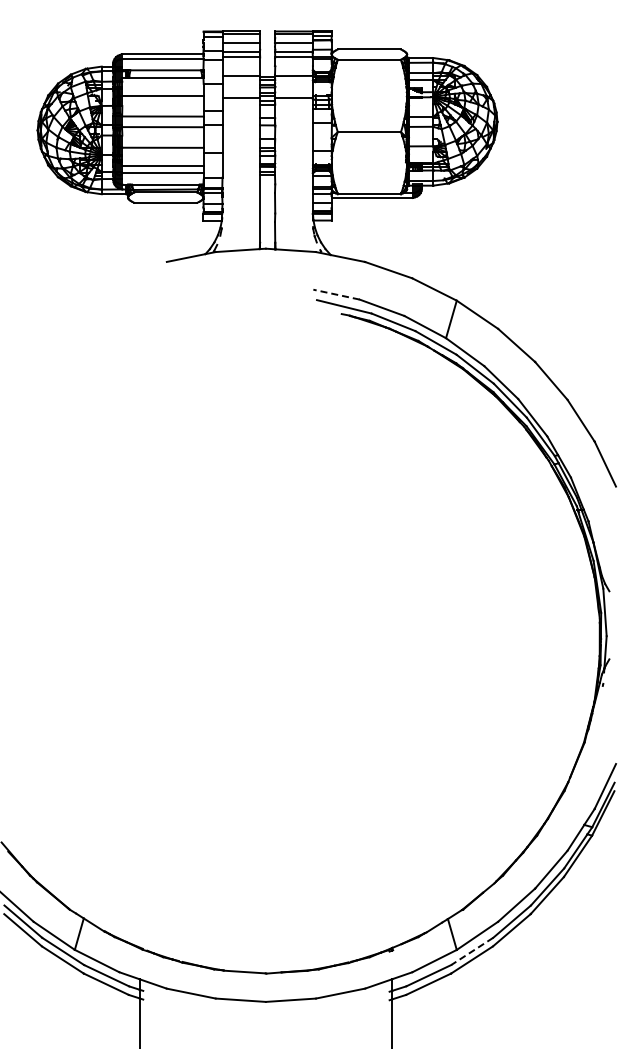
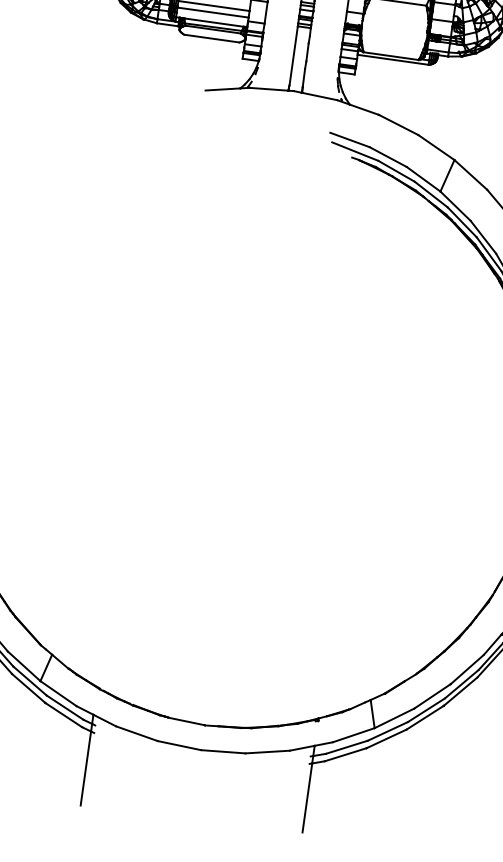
line: (336, 294) -> (349, 139), dashed -> solid
line: (471, 951) -> (387, 731), dashed -> solid

